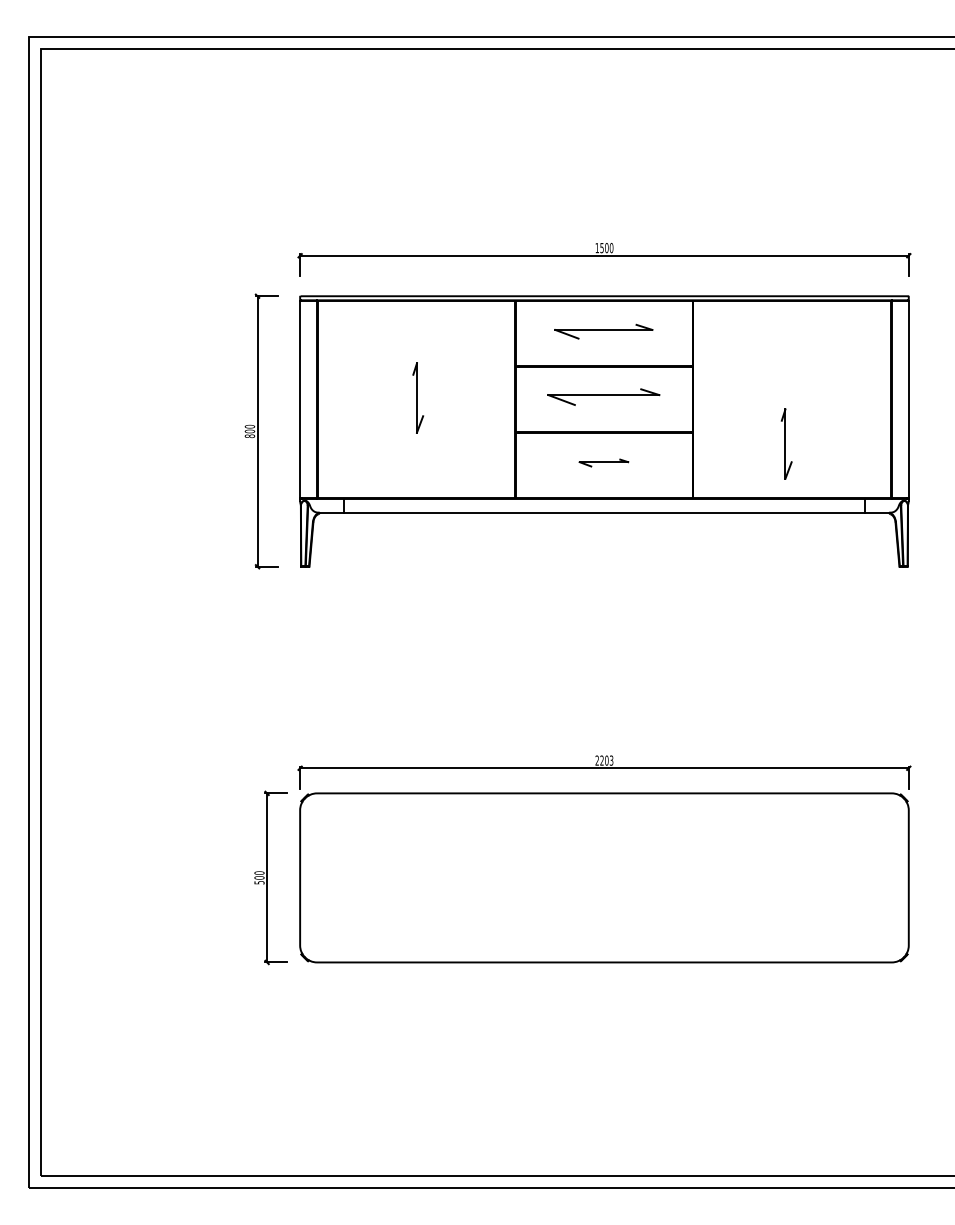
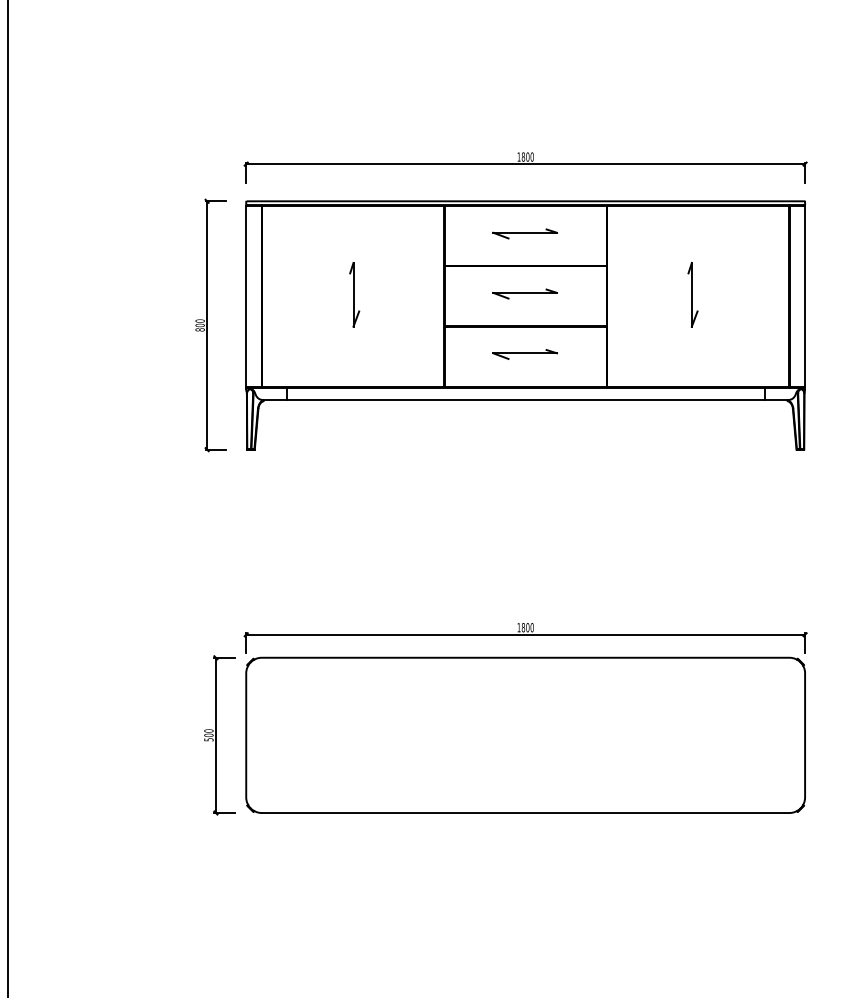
text: (601, 248) -> (522, 157), 1500 -> 1800
part: (603, 331) -> (524, 233), size x0.71
part: (603, 397) -> (524, 294), size x0.62
part: (786, 443) -> (692, 294), moved
part: (603, 462) -> (524, 353), size x1.43
text: (604, 760) -> (525, 627), 2203 -> 1800

